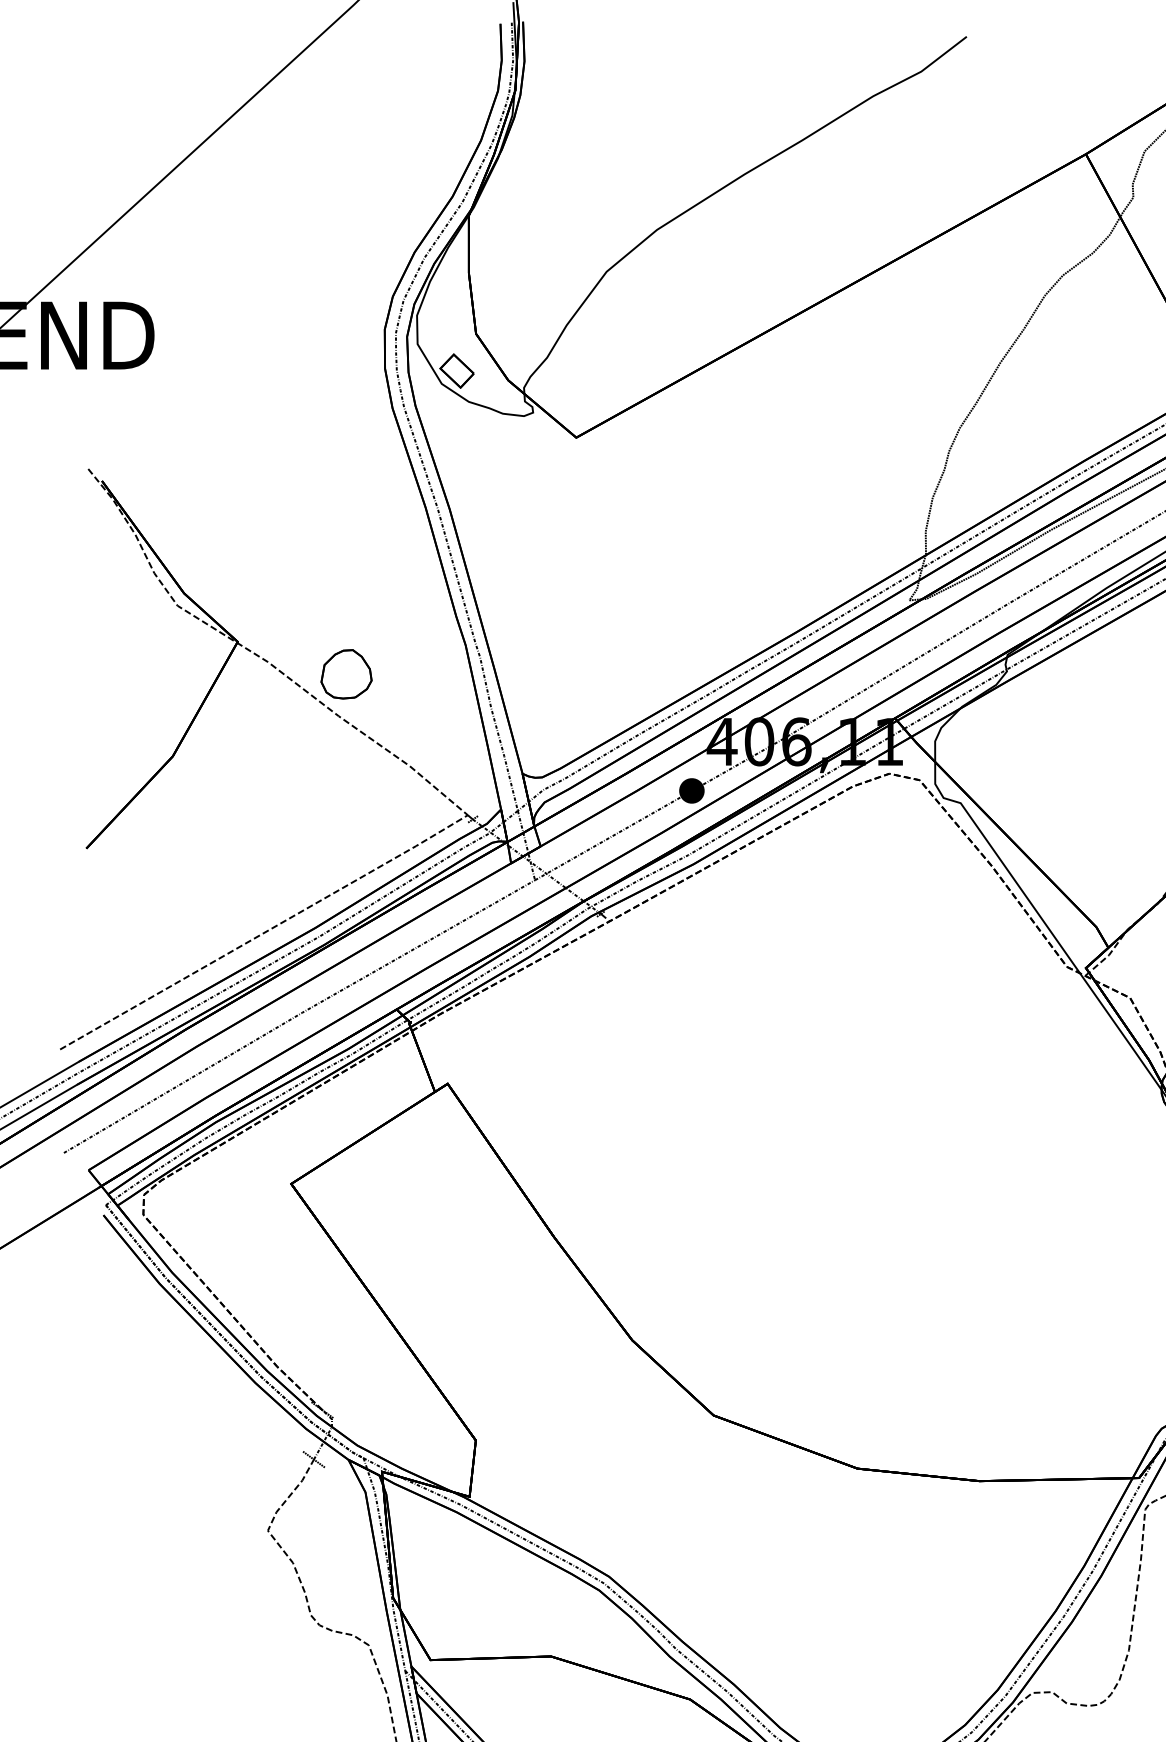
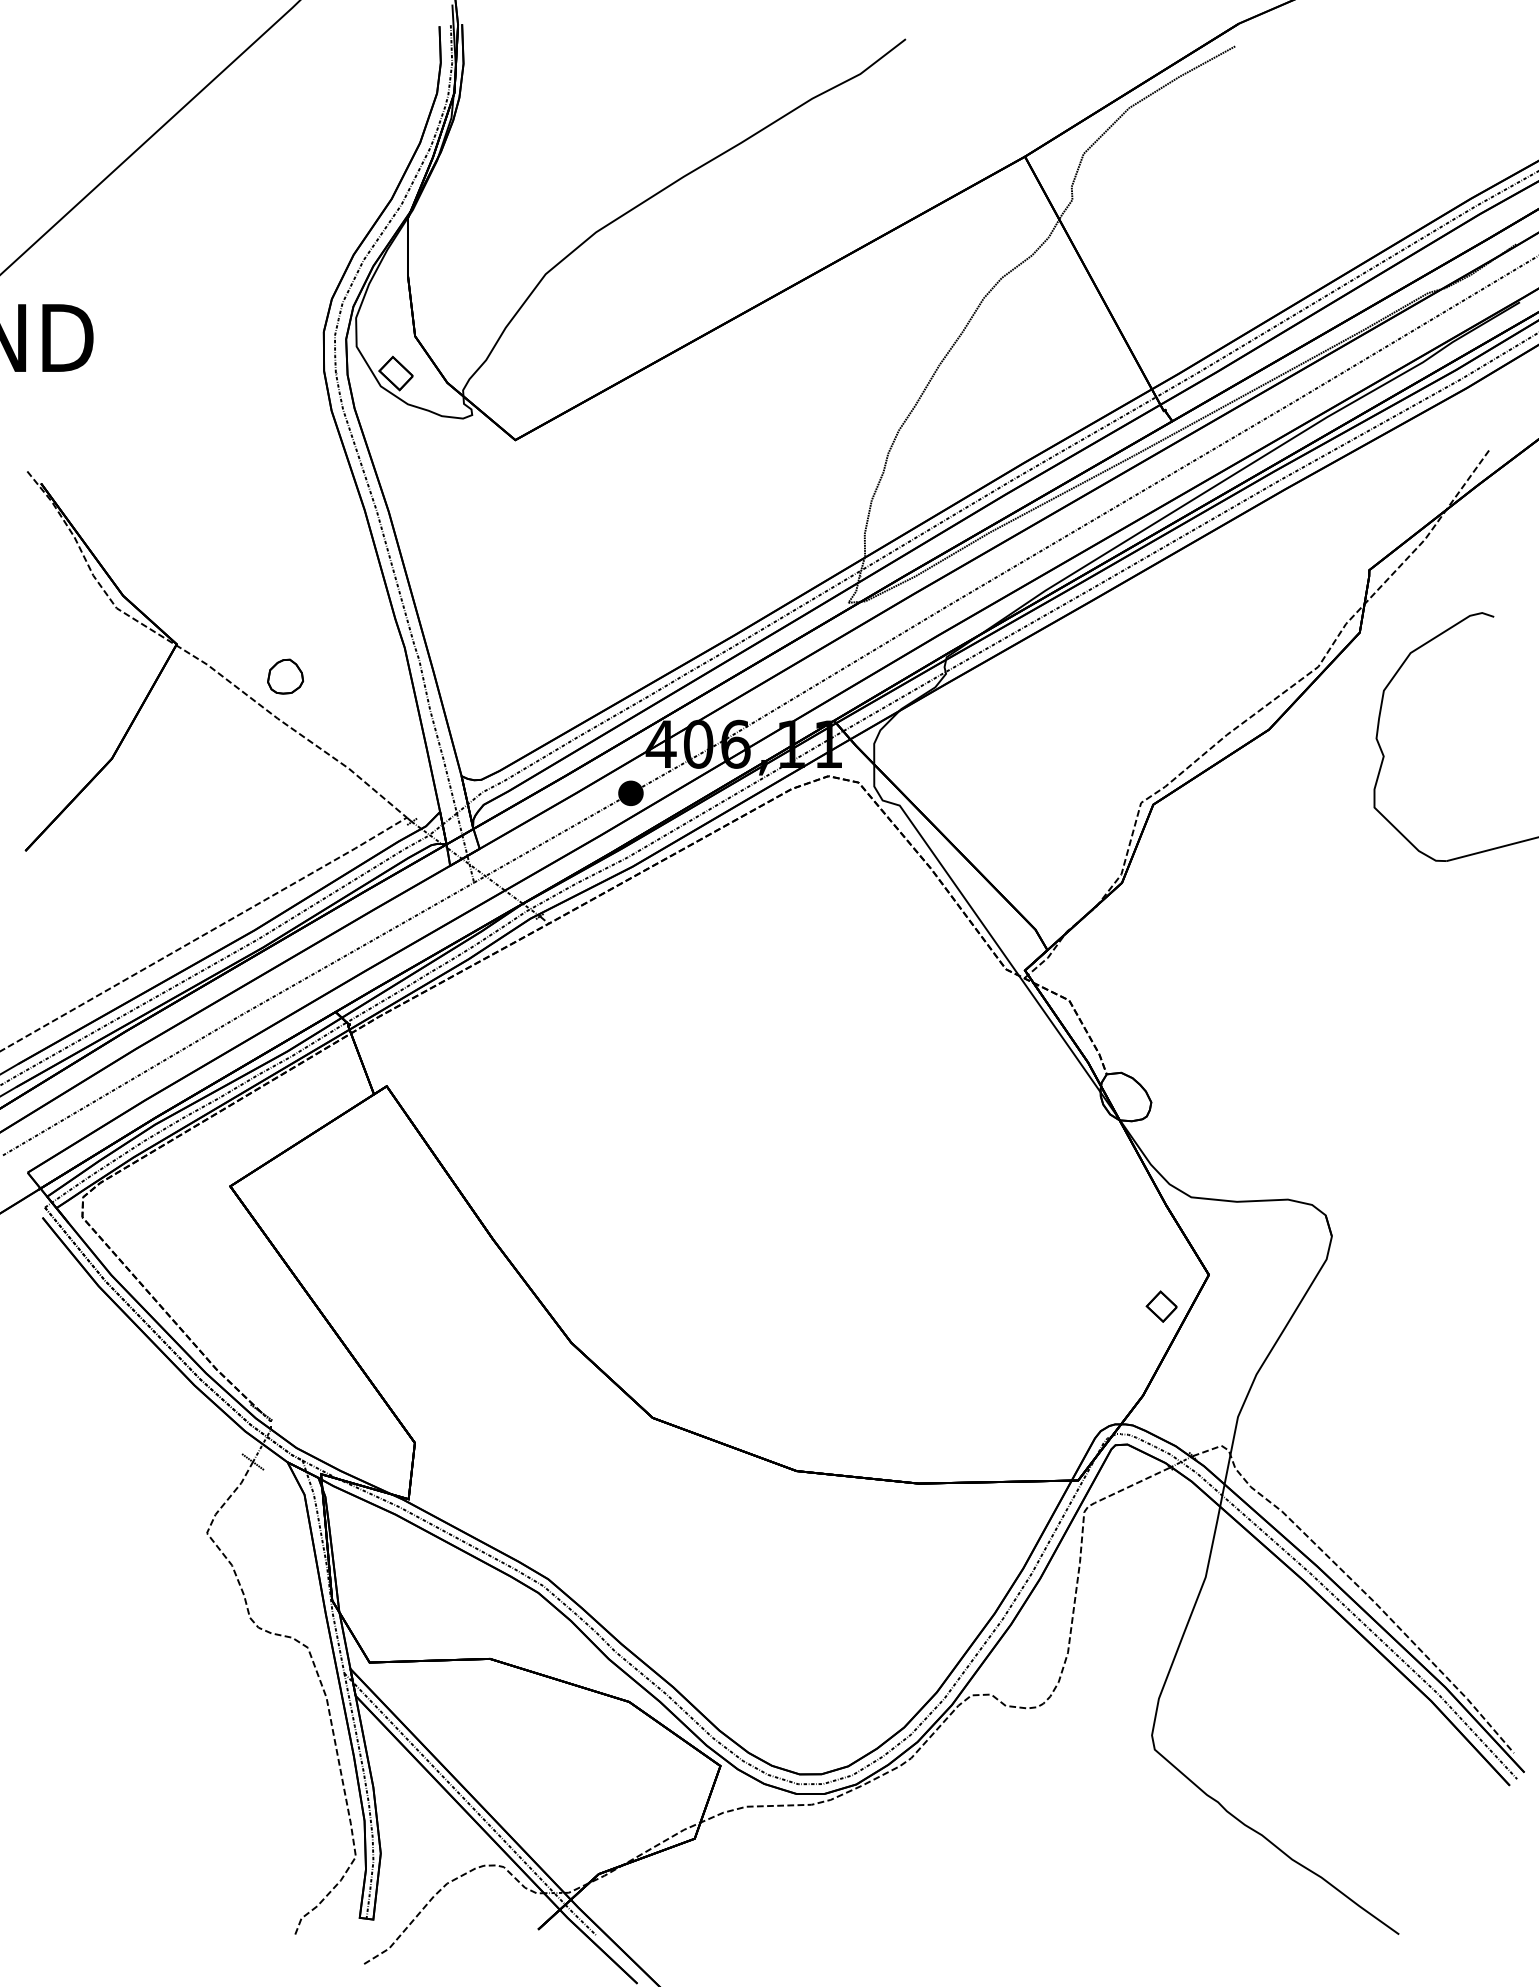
part: (346, 674) -> (285, 676), size x0.7

